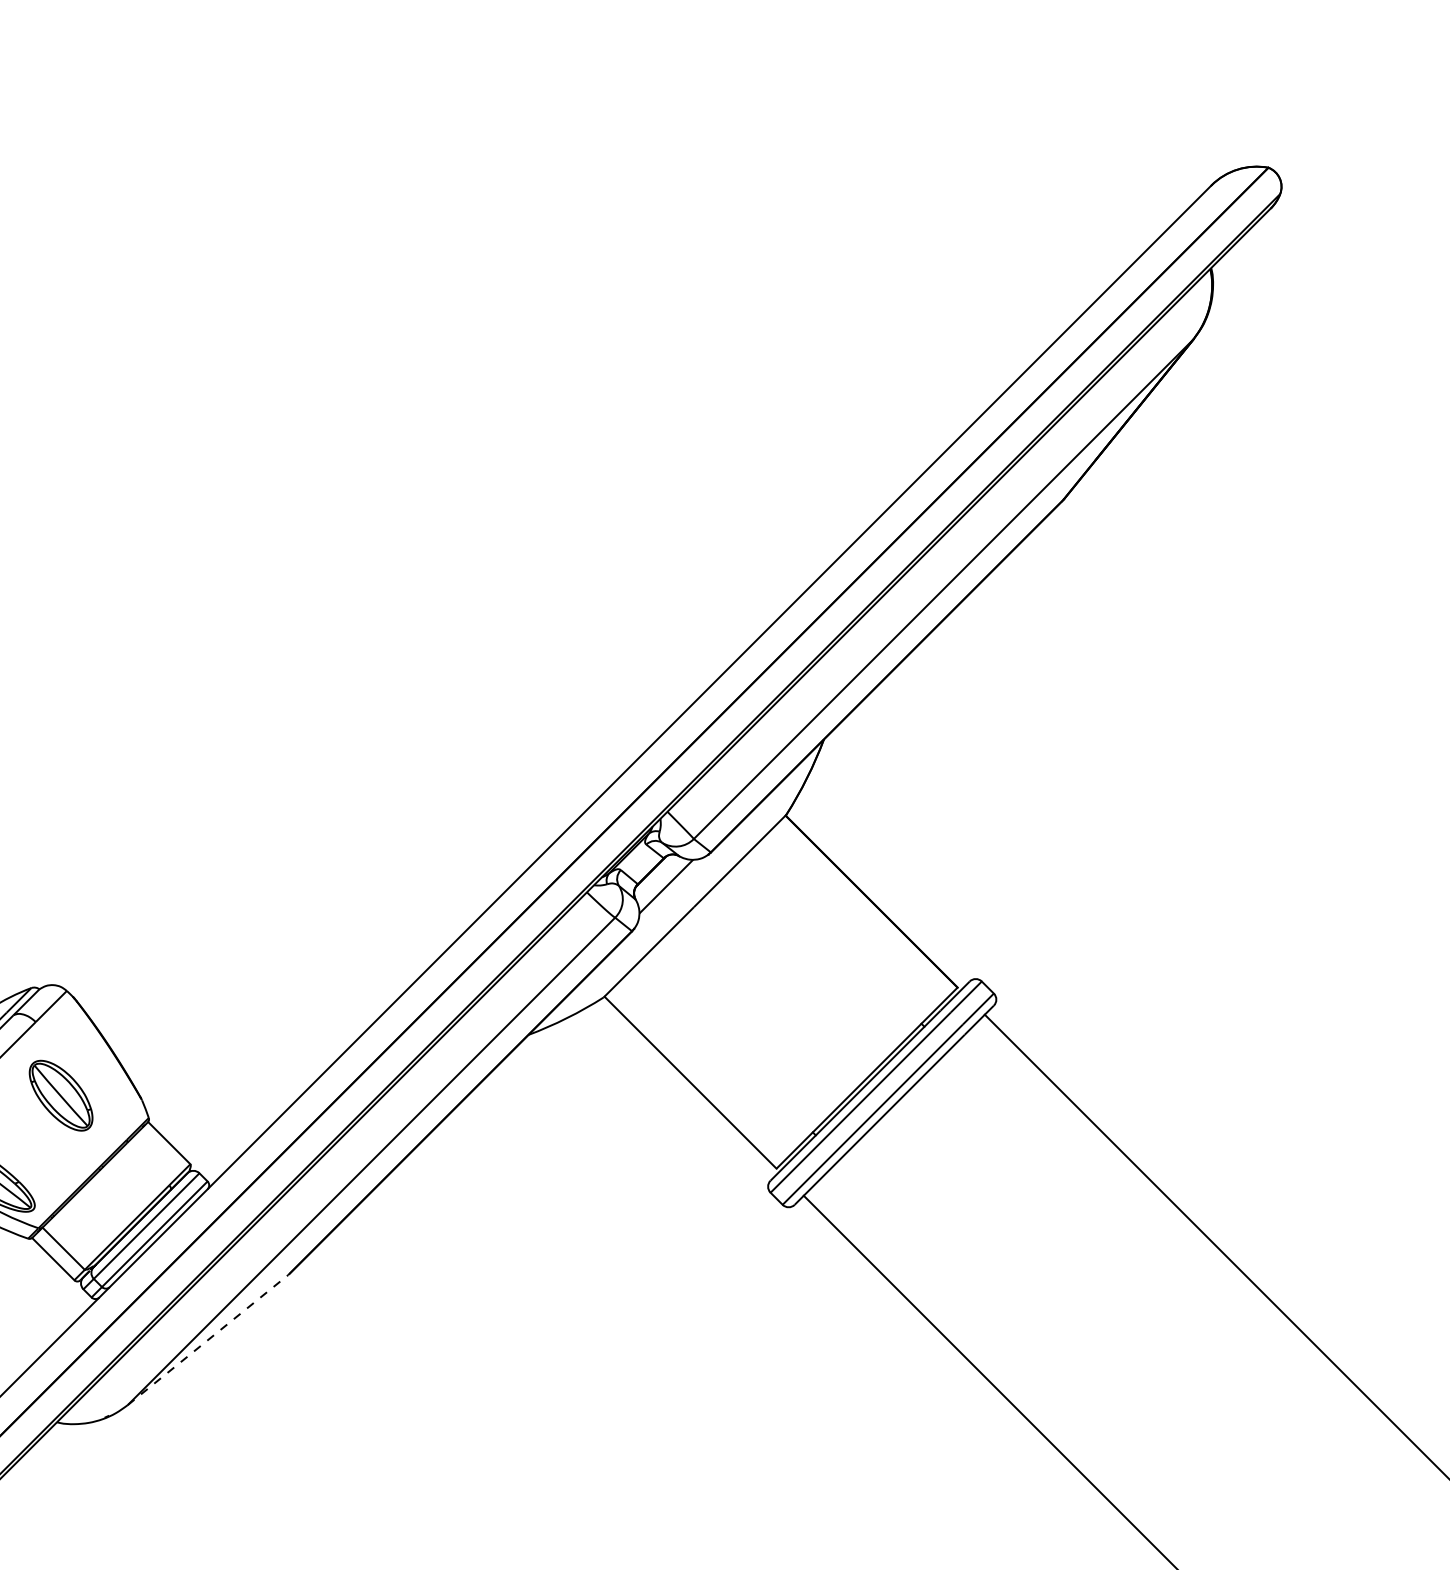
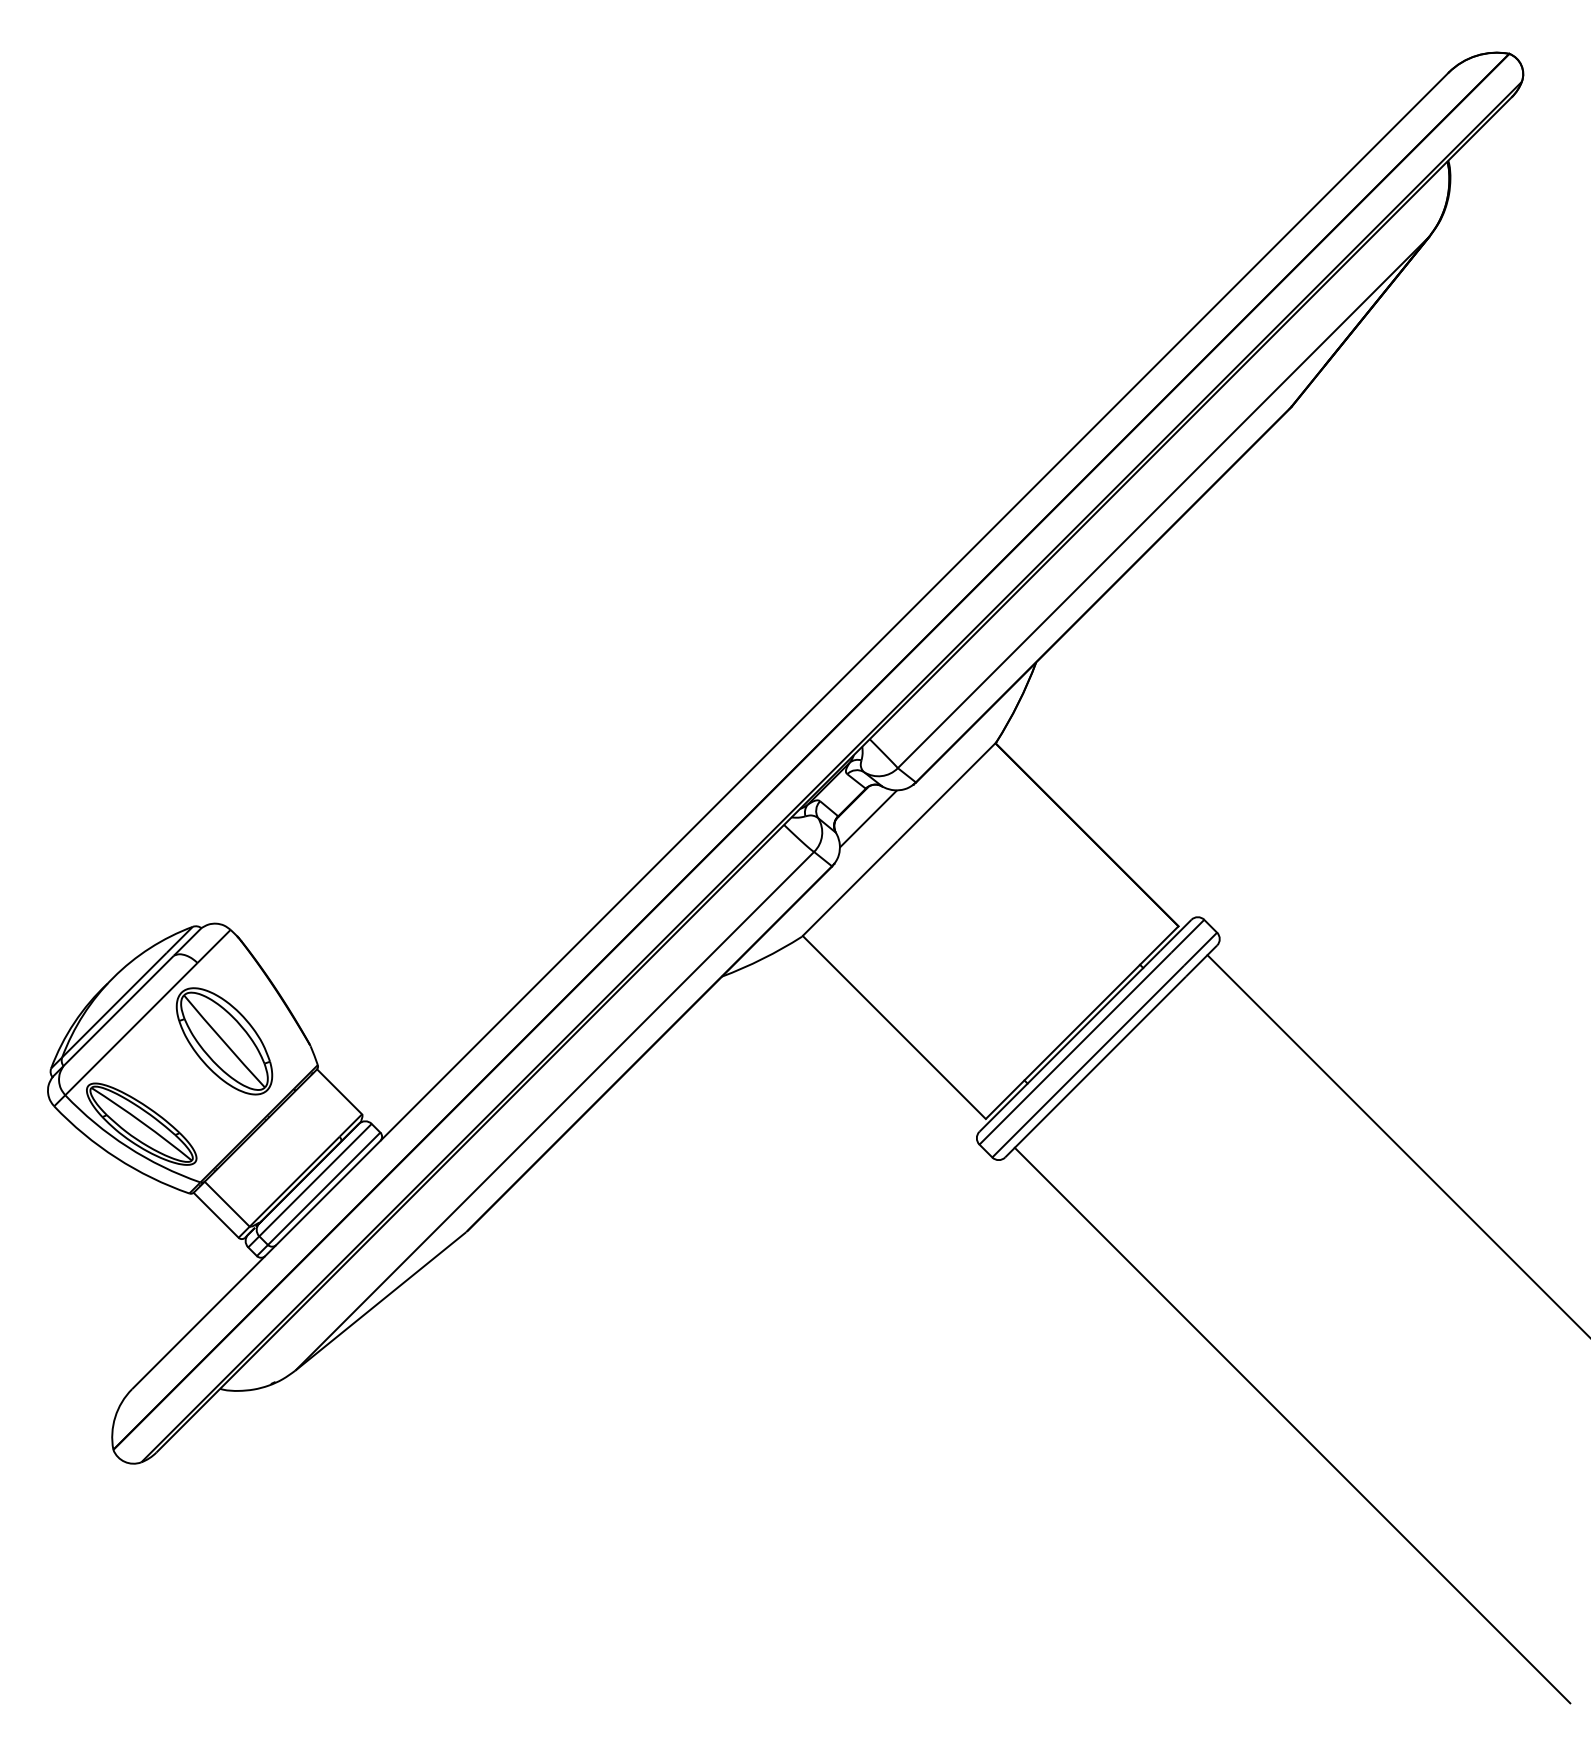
part: (61, 1095) -> (224, 1041), size x1.43
line: (207, 1340) -> (380, 1301), dashed -> solid

